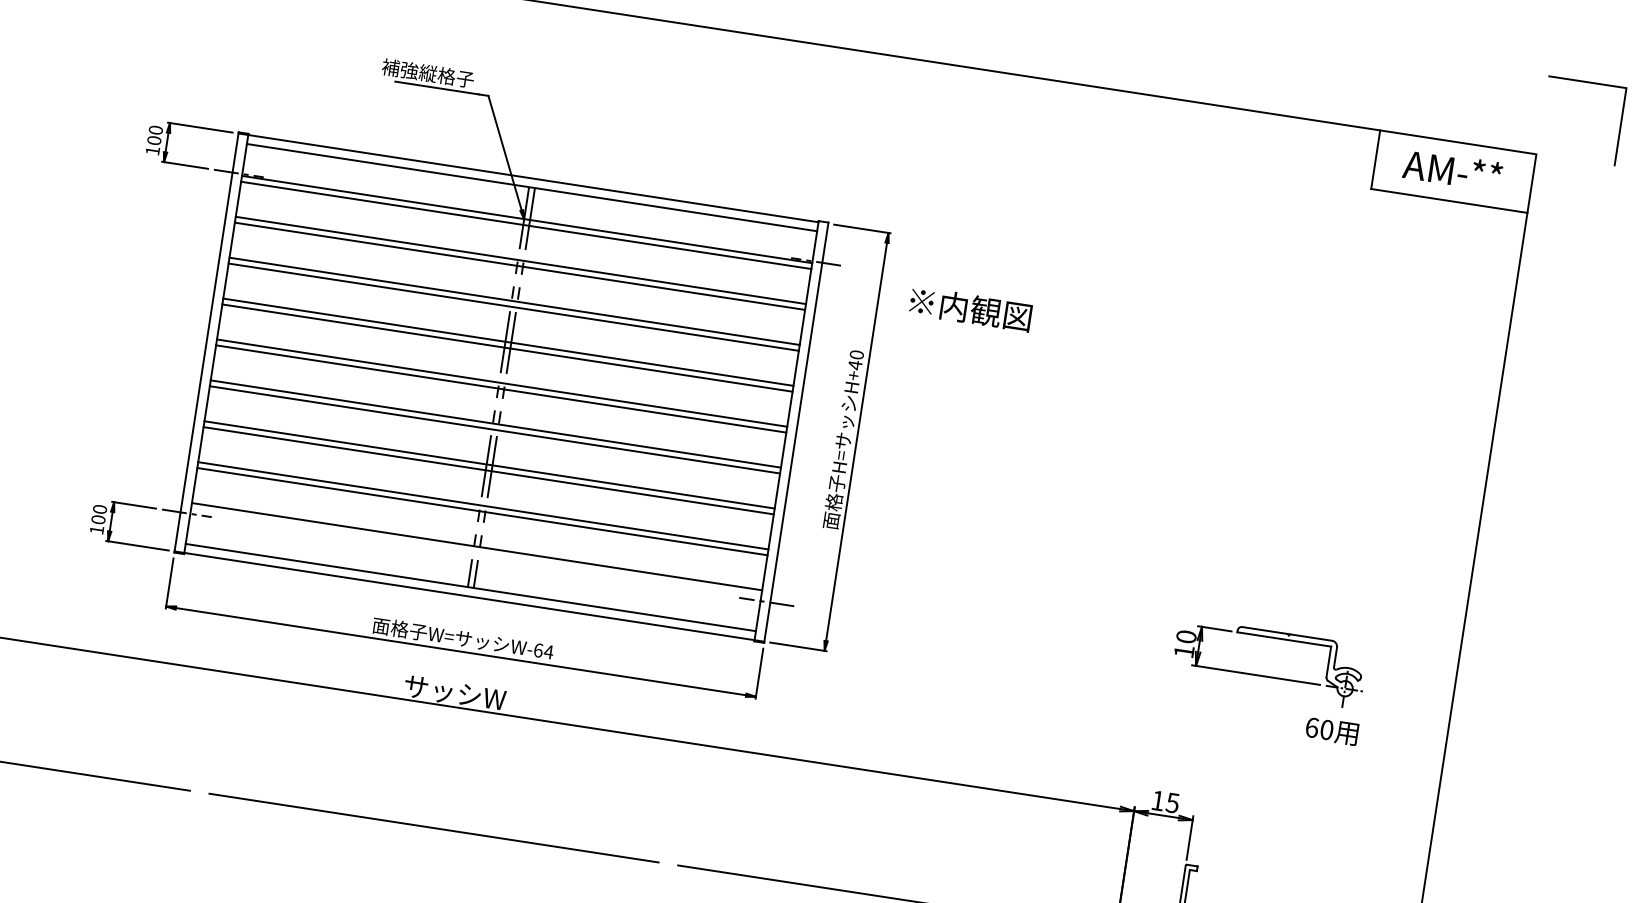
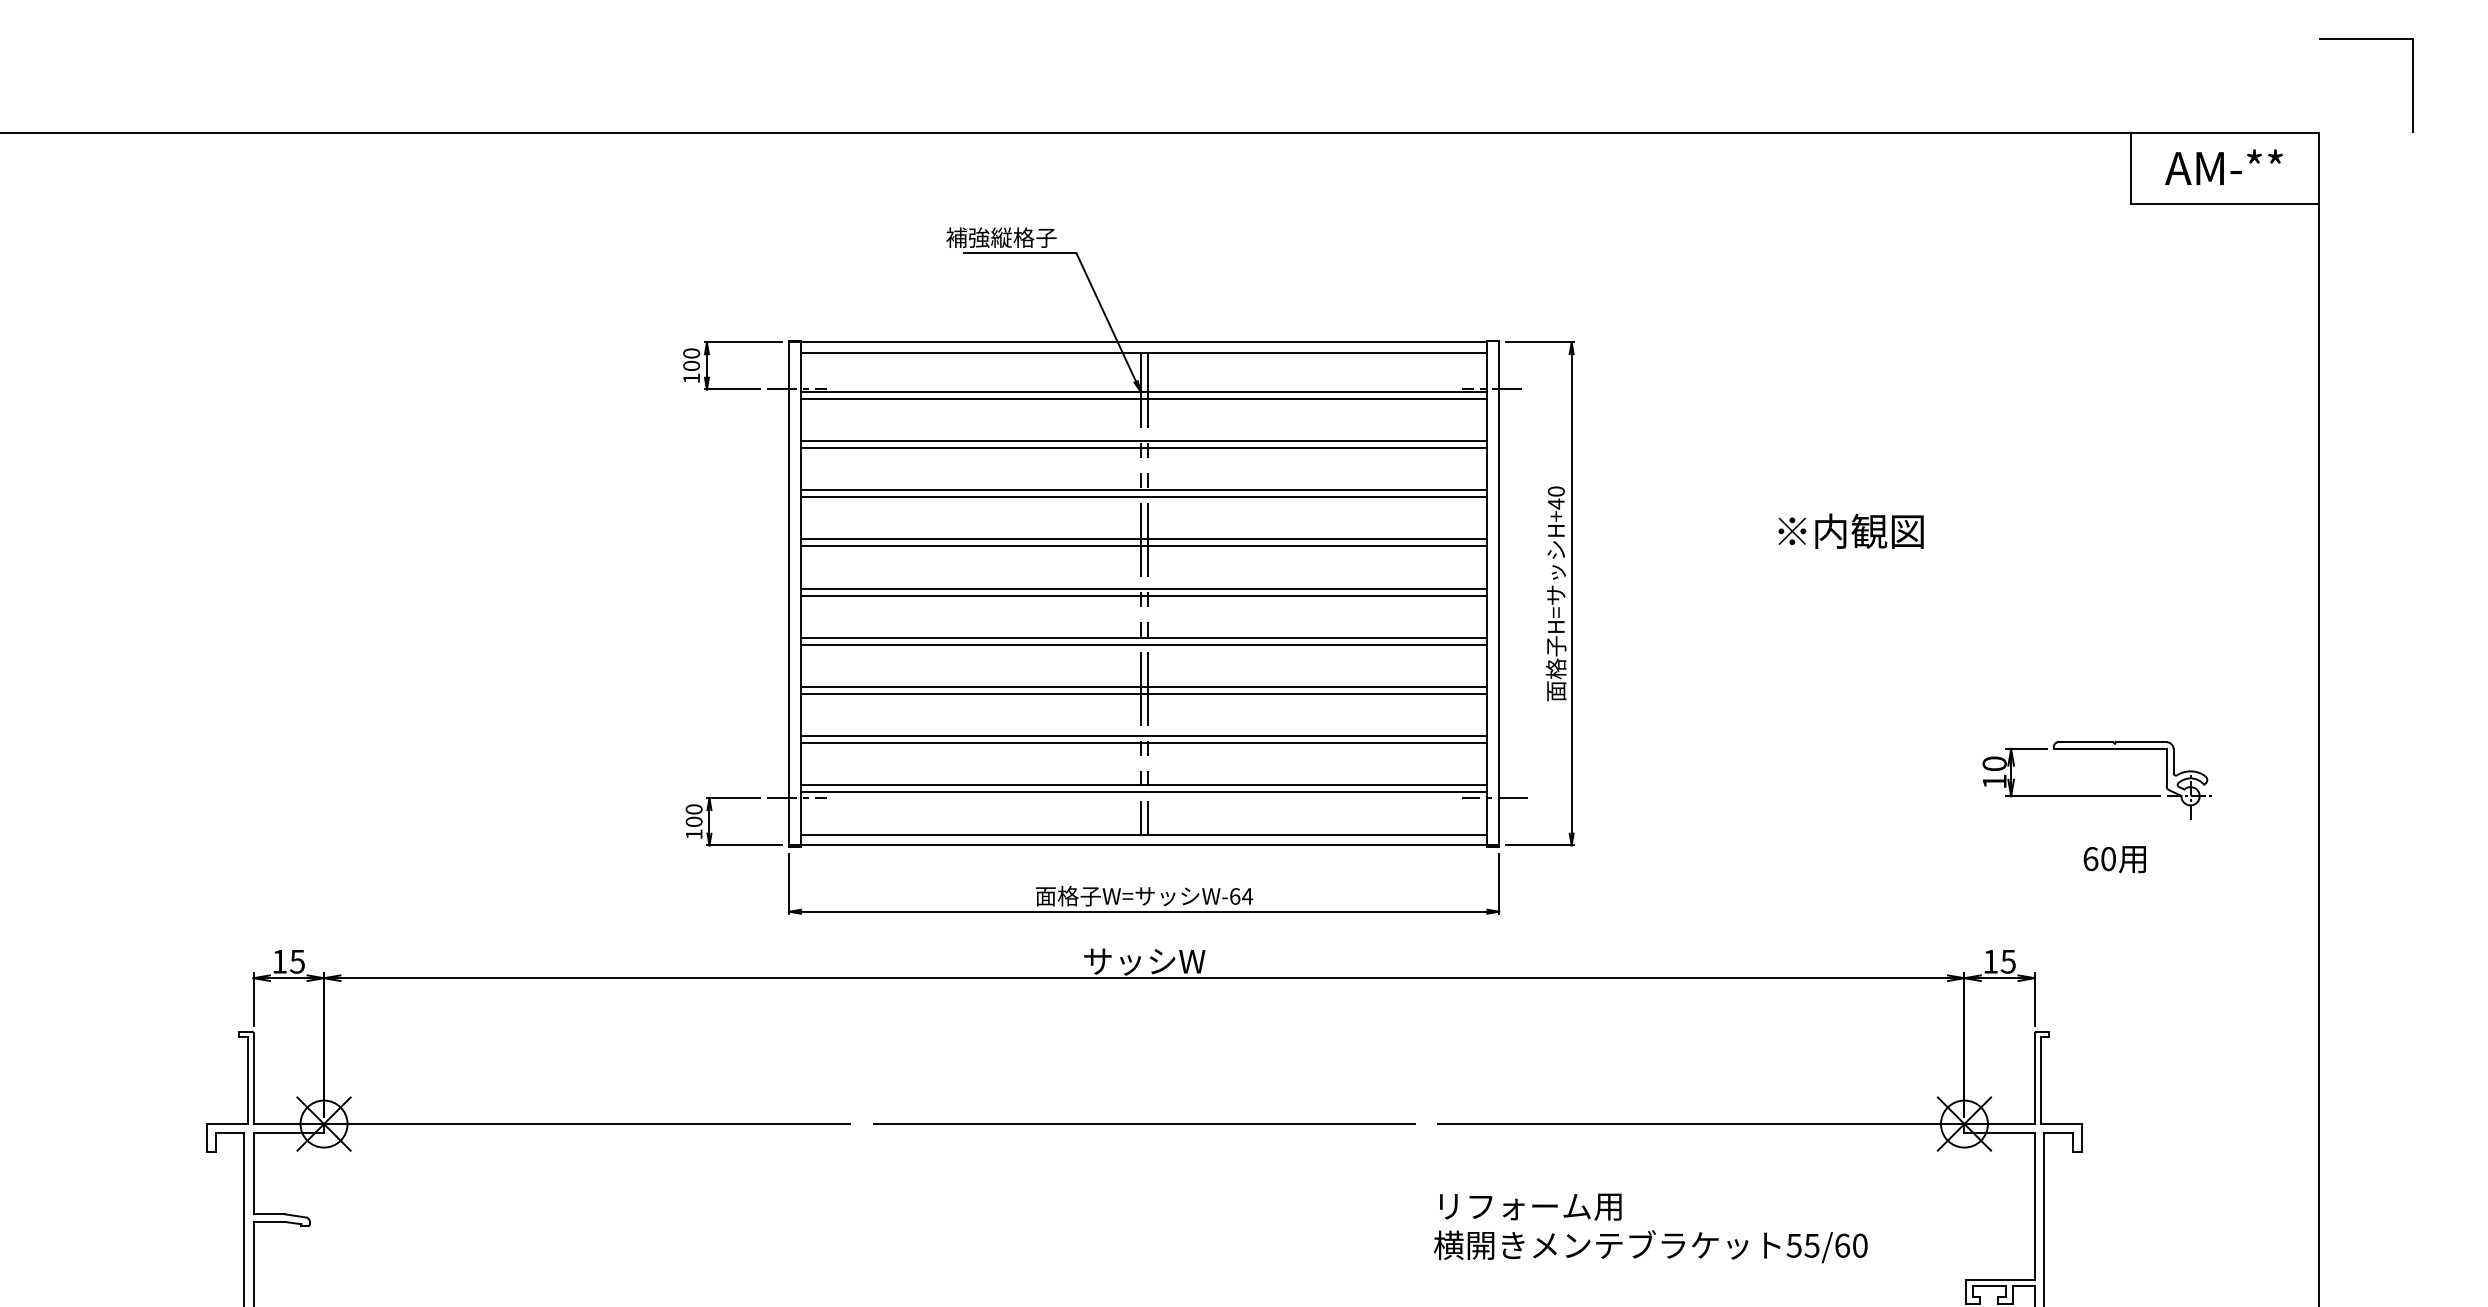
text: (970, 308) -> (1850, 530), moved
line: (476, 552) -> (1144, 792), added
text: (1331, 731) -> (2114, 859), moved

